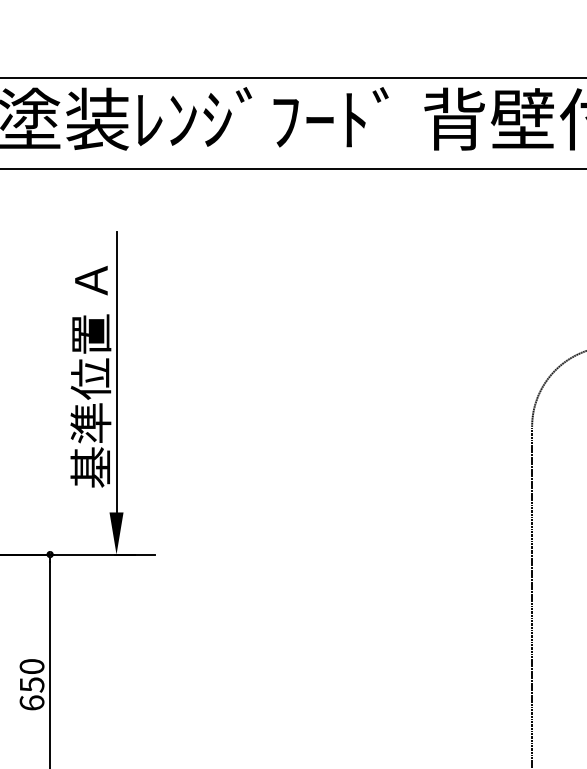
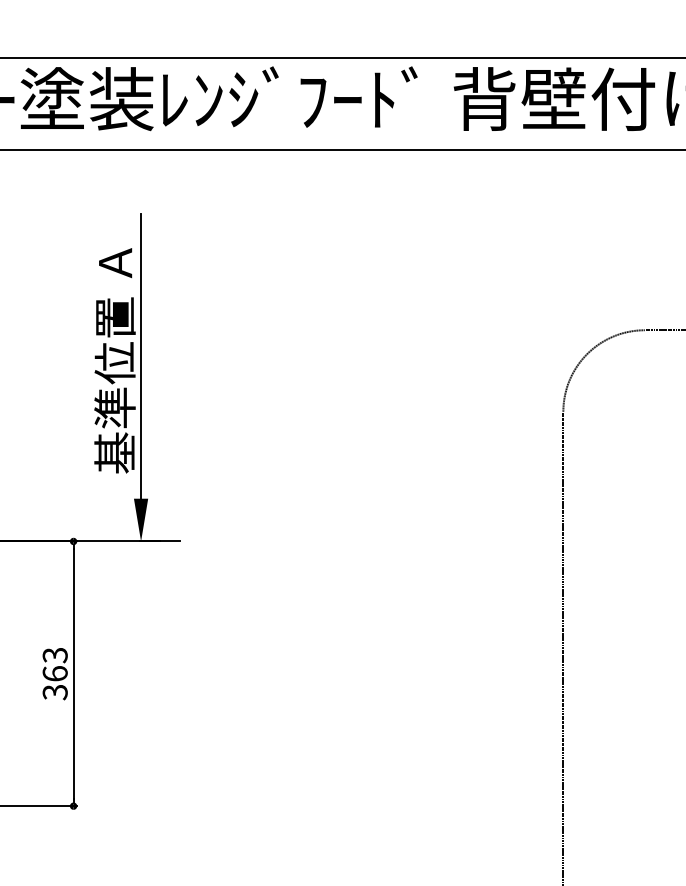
text: (31, 684) -> (54, 673), 650 -> 363

